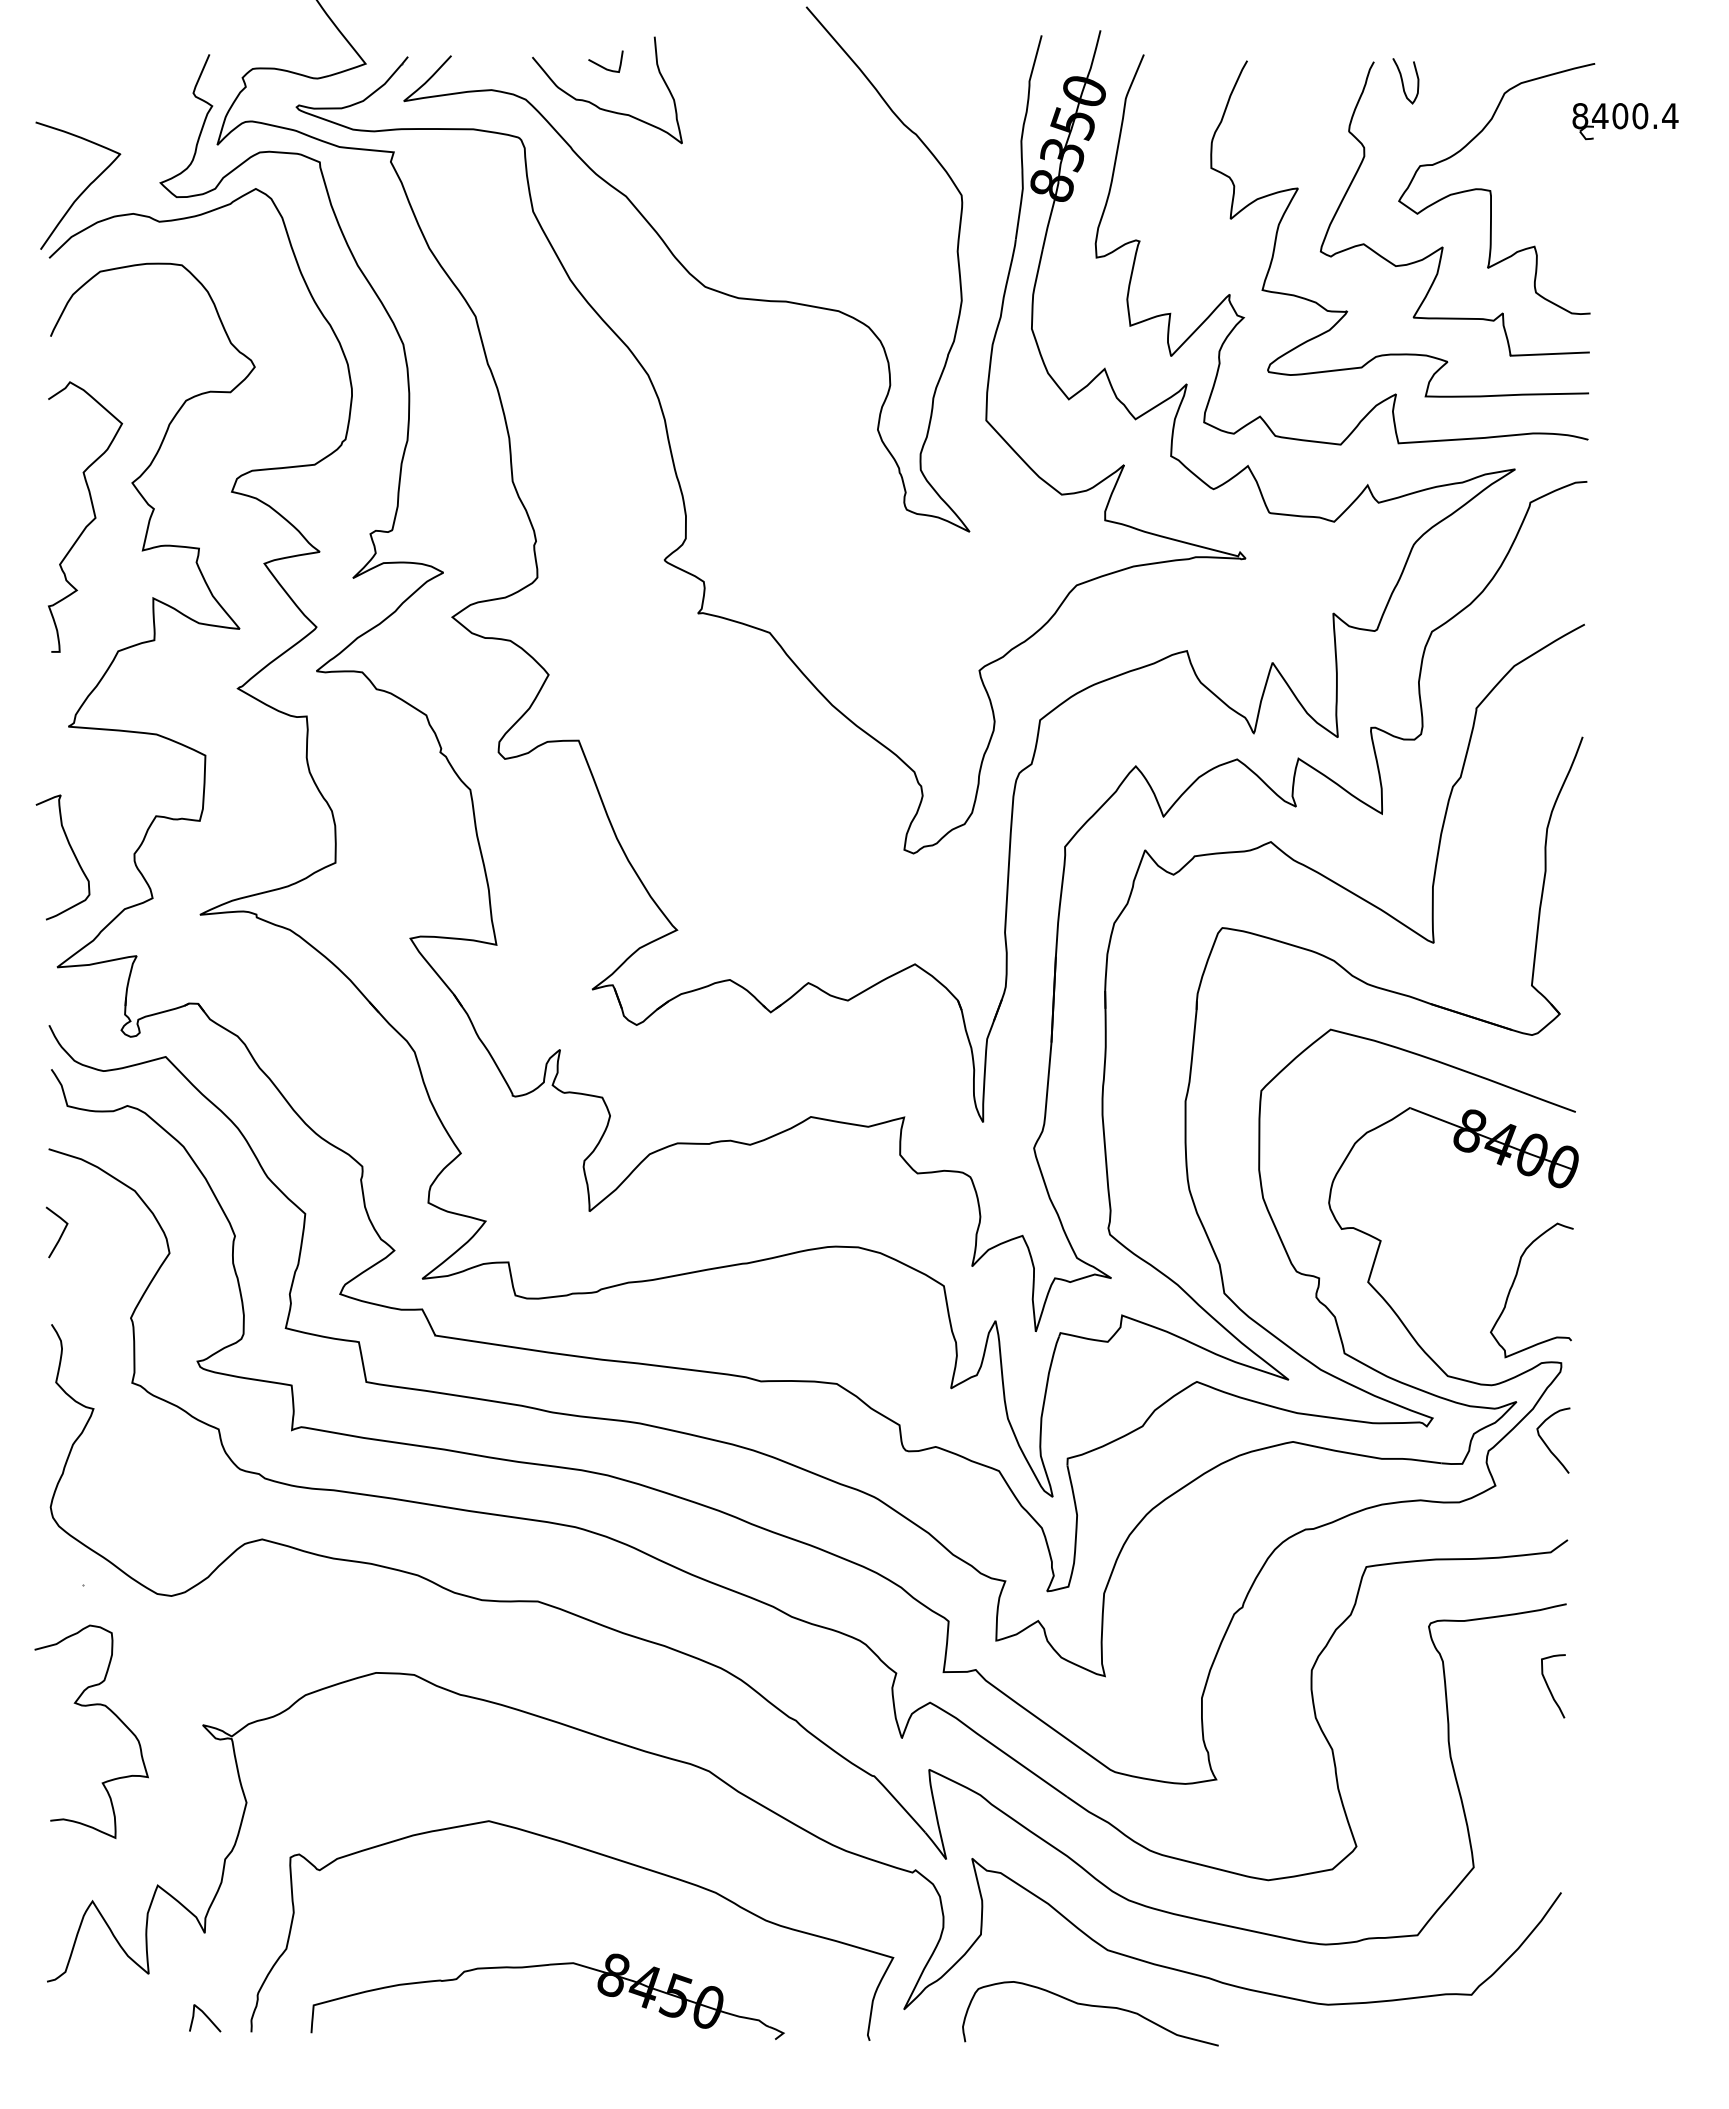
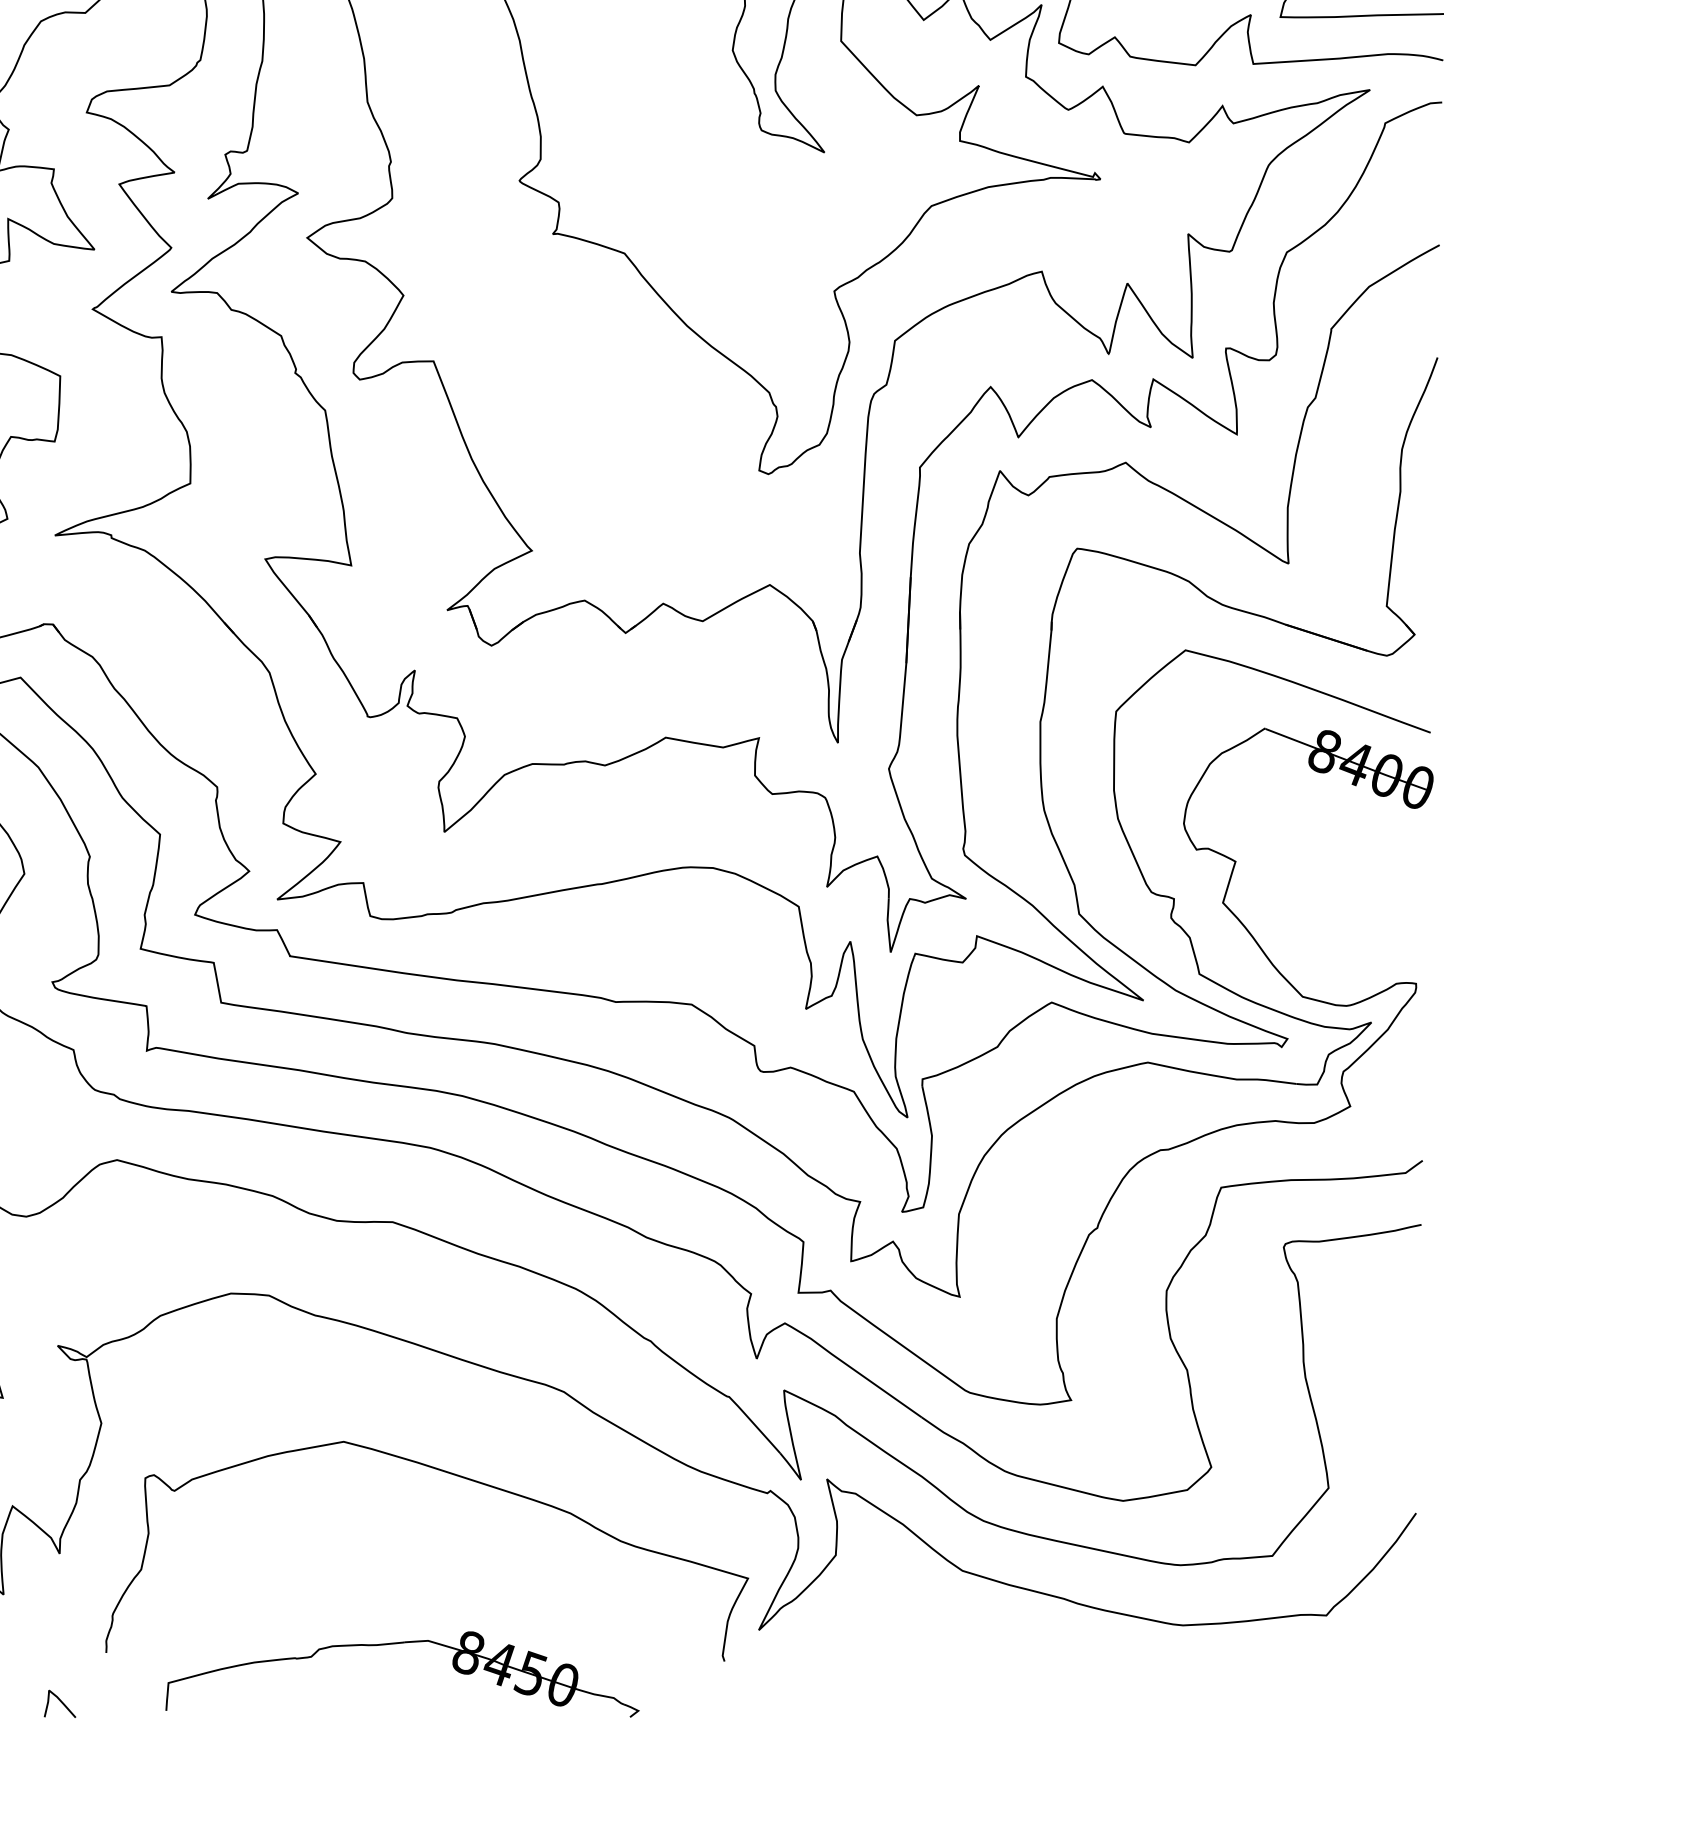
curve: (1513, 1285) -> (1368, 906), removed
curve: (1546, 1443) -> (1401, 1064), removed
curve: (1549, 1687) -> (1404, 1308), removed
part: (545, 1966) -> (400, 1644), moved
curve: (1090, 2006) -> (945, 1627), removed
curve: (206, 2017) -> (61, 1703), moved

